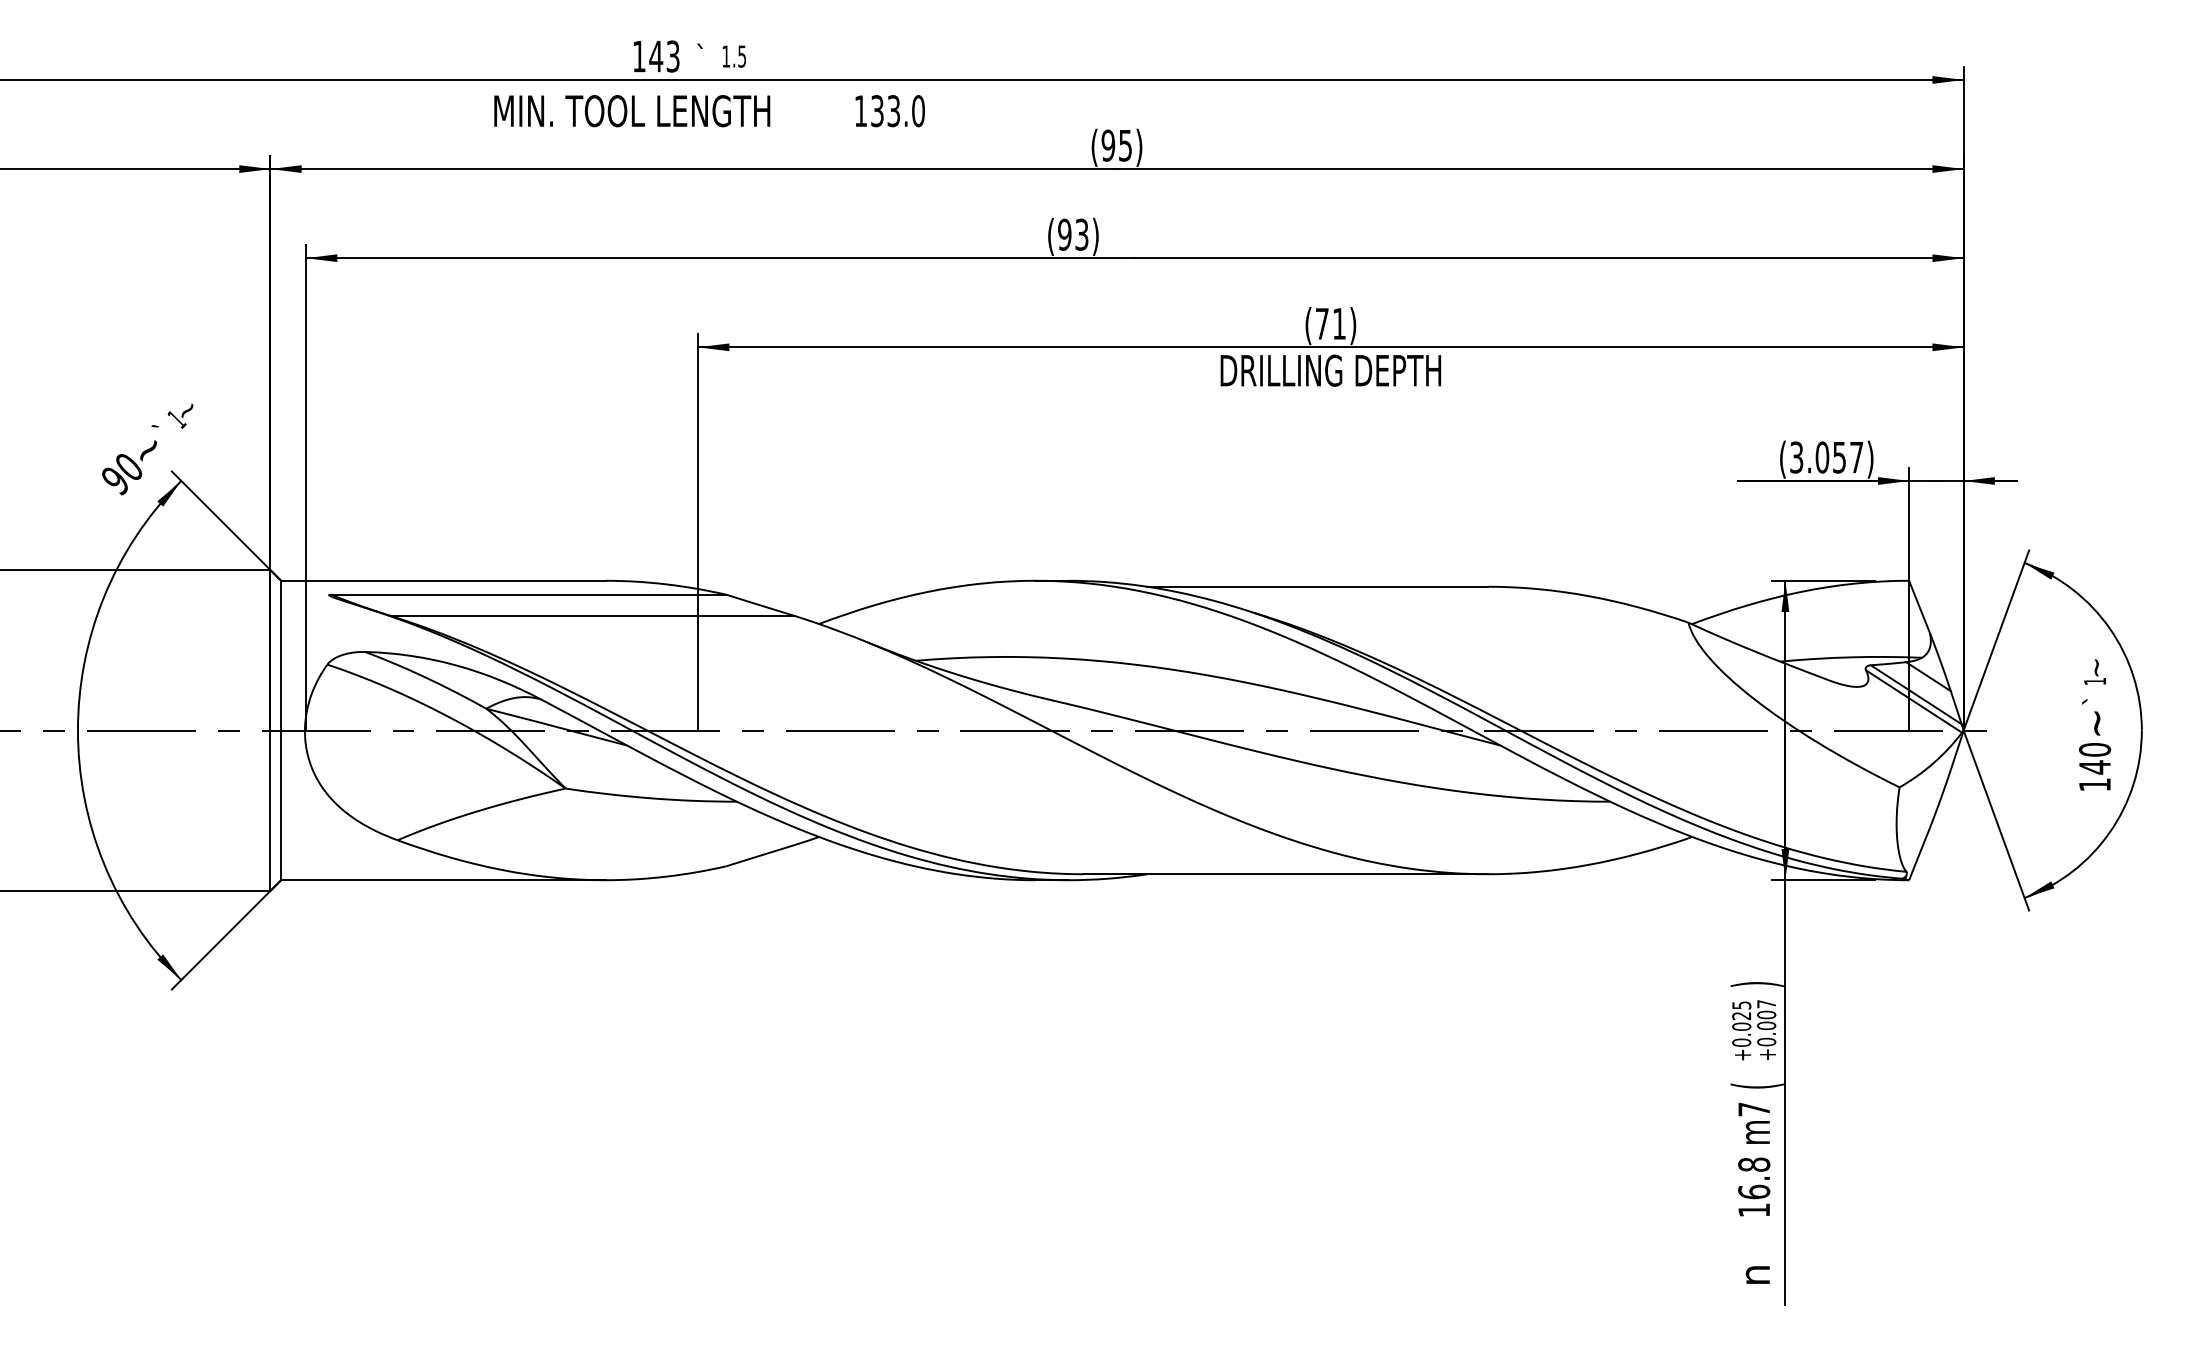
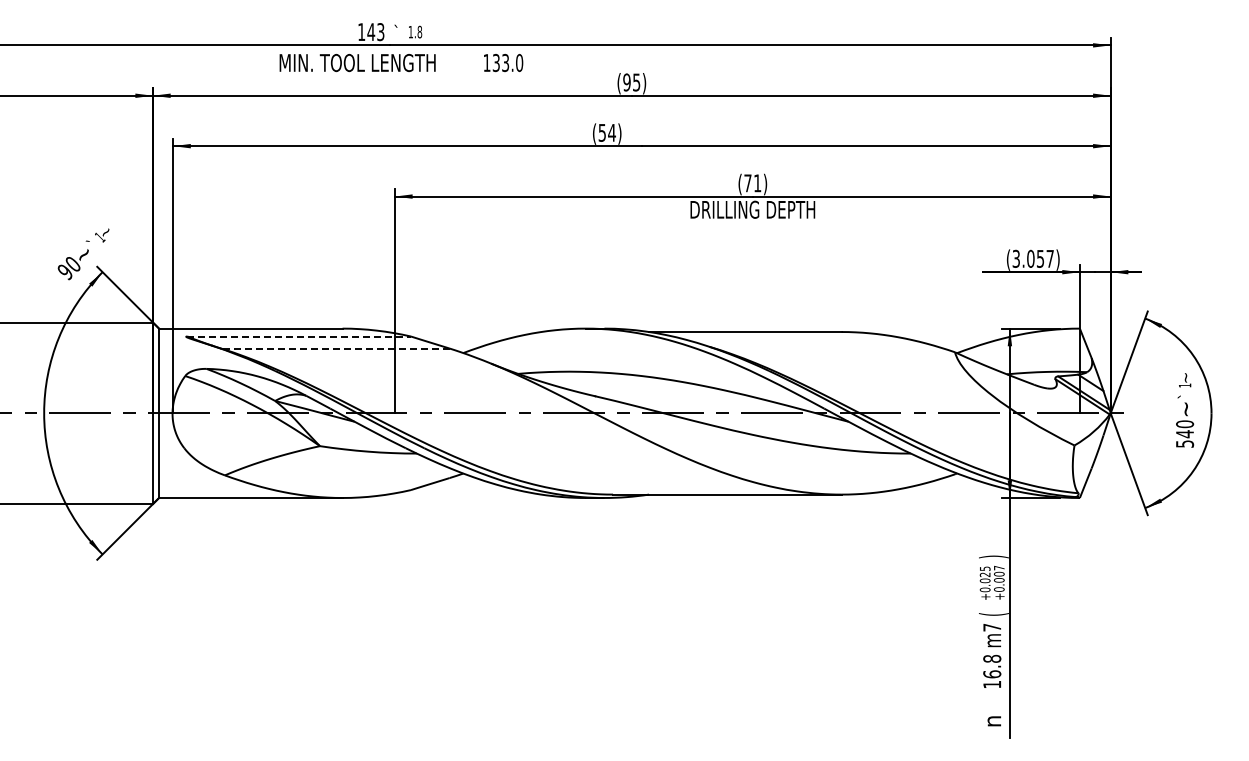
text: (741, 55) -> (419, 31), 1.5 -> 1.8
text: (1072, 234) -> (606, 132), (93) -> (54)
line: (529, 594) -> (299, 336), solid -> dashed
line: (591, 615) -> (334, 348), solid -> dashed
text: (2095, 783) -> (1185, 443), 140 -> 540

